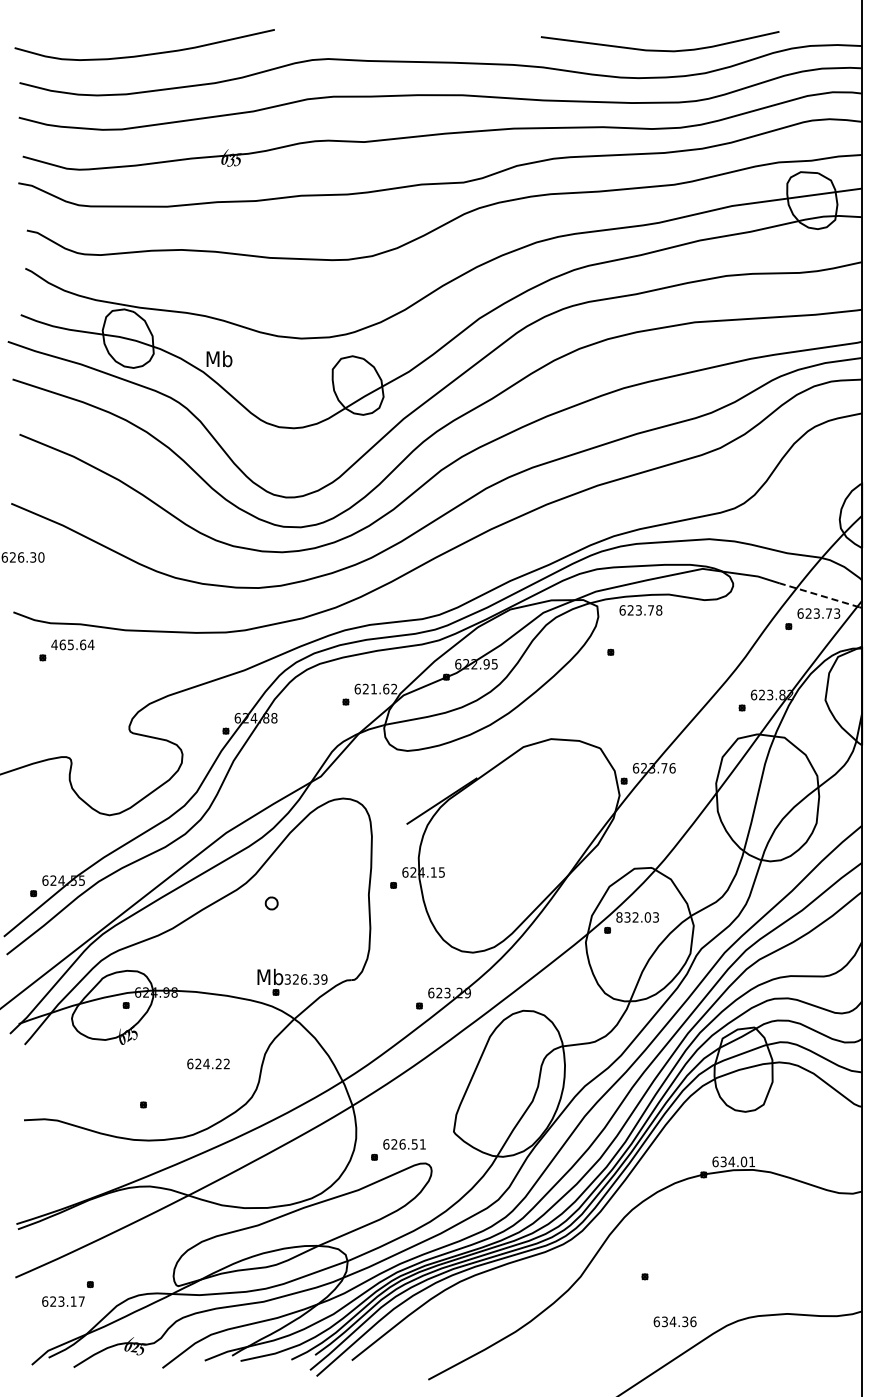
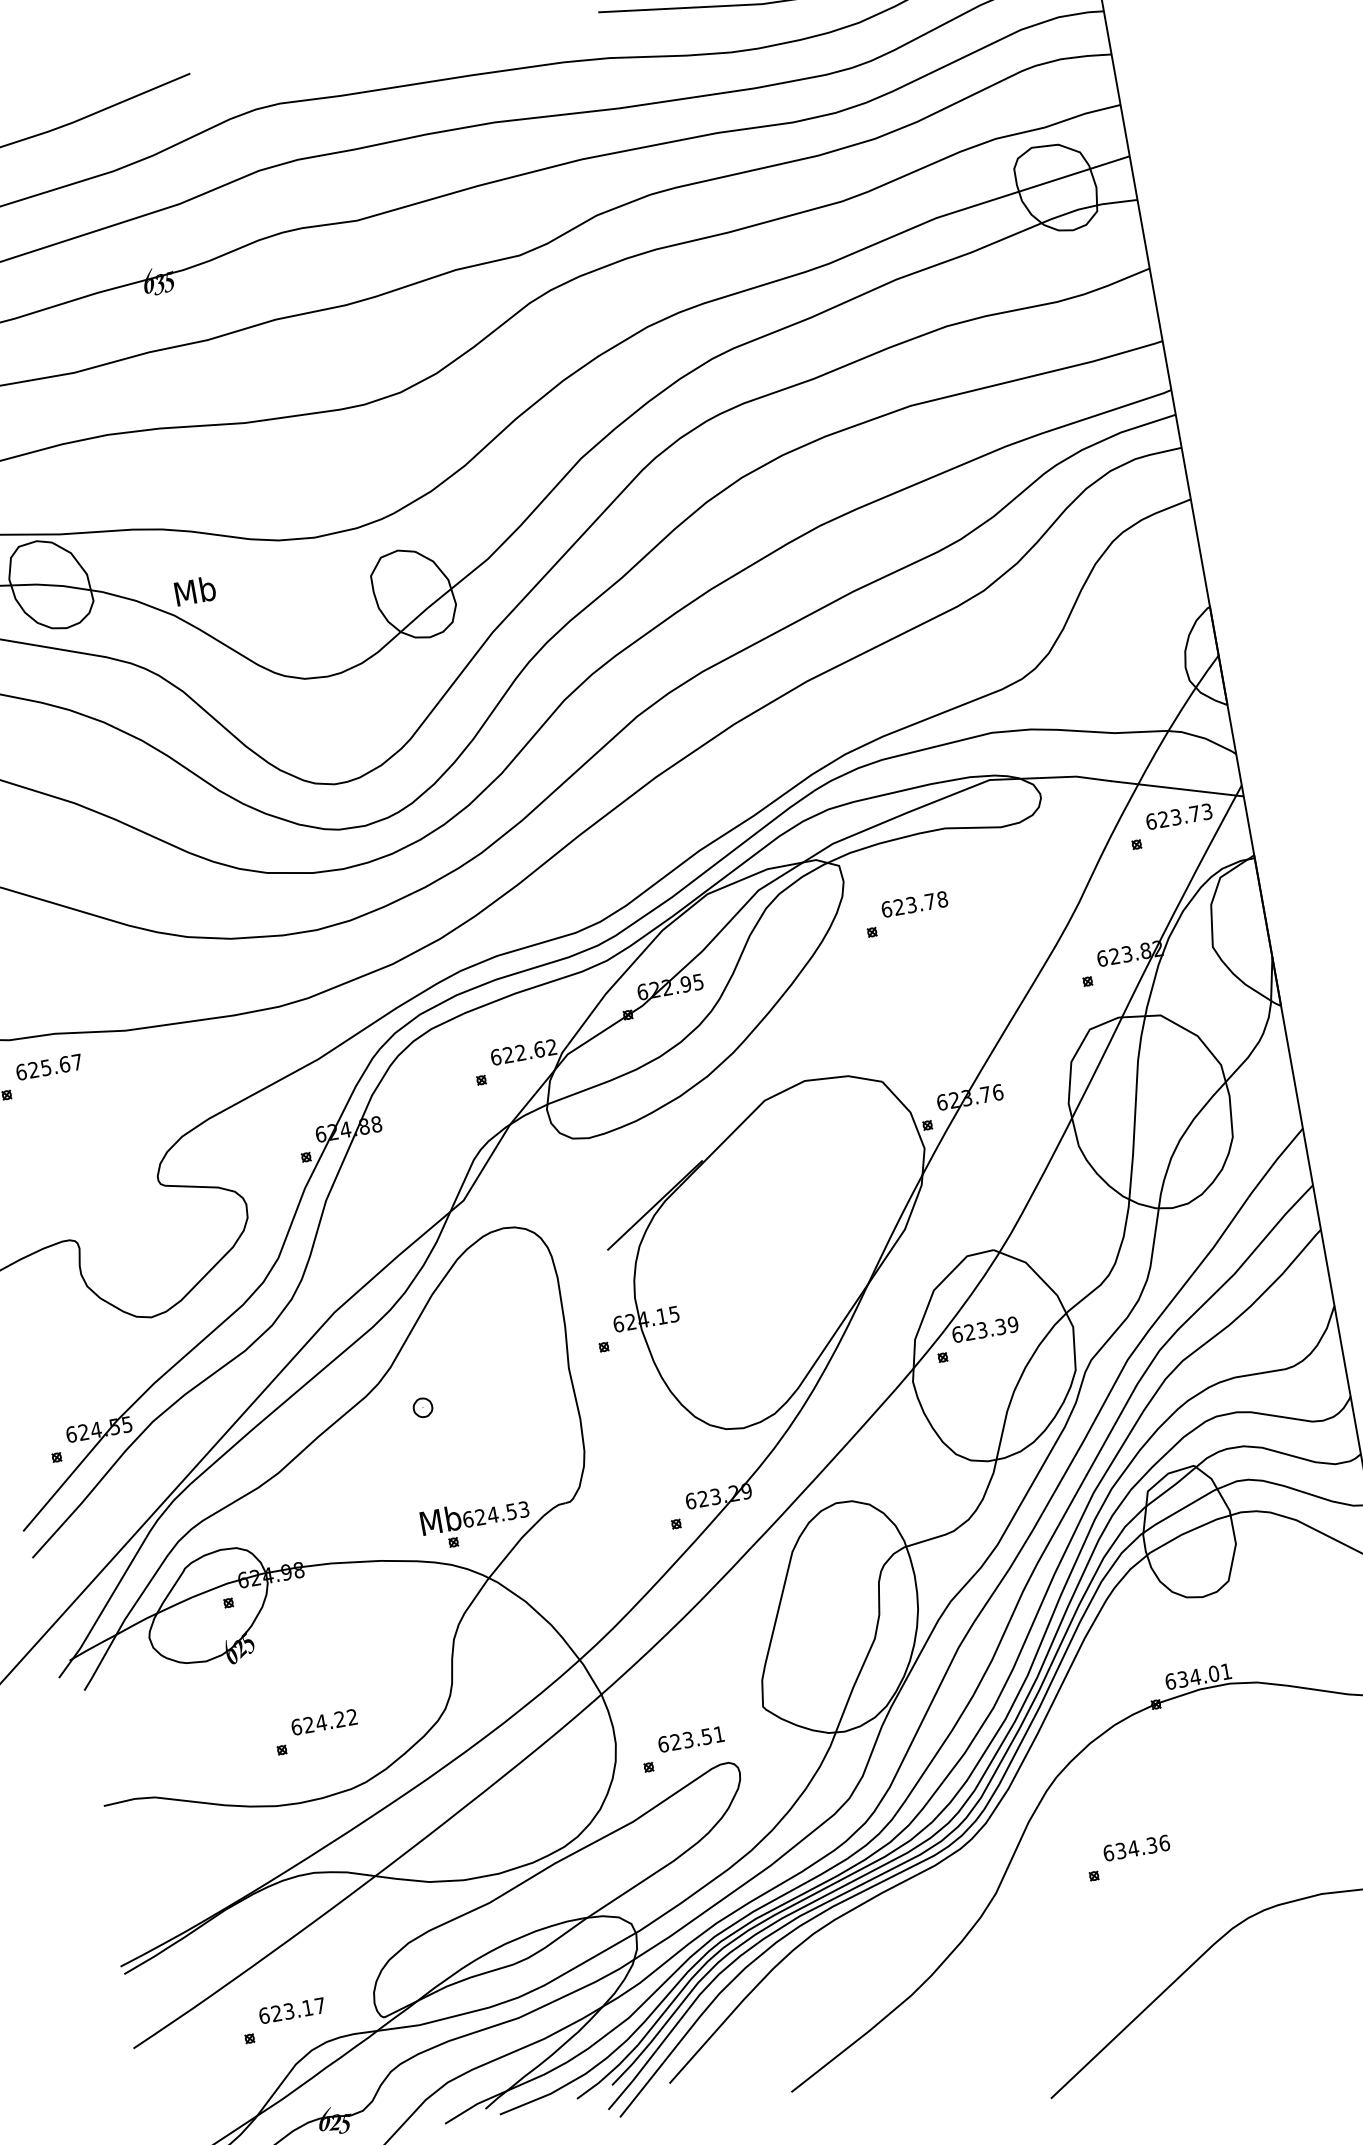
line: (819, 595) -> (1175, 788), dashed -> solid
text: (640, 610) -> (914, 904), moved
text: (72, 644) -> (48, 1066), 465.64 -> 625.67
text: (373, 688) -> (519, 1052), 621.62 -> 622.62
text: (637, 917) -> (985, 1329), 832.03 -> 623.39
text: (305, 979) -> (495, 1514), 326.39 -> 624.53
text: (208, 1063) -> (324, 1721), moved
text: (402, 1144) -> (688, 1740), 626.51 -> 623.51
text: (63, 1301) -> (292, 2010), moved
text: (674, 1321) -> (1135, 1847), moved

